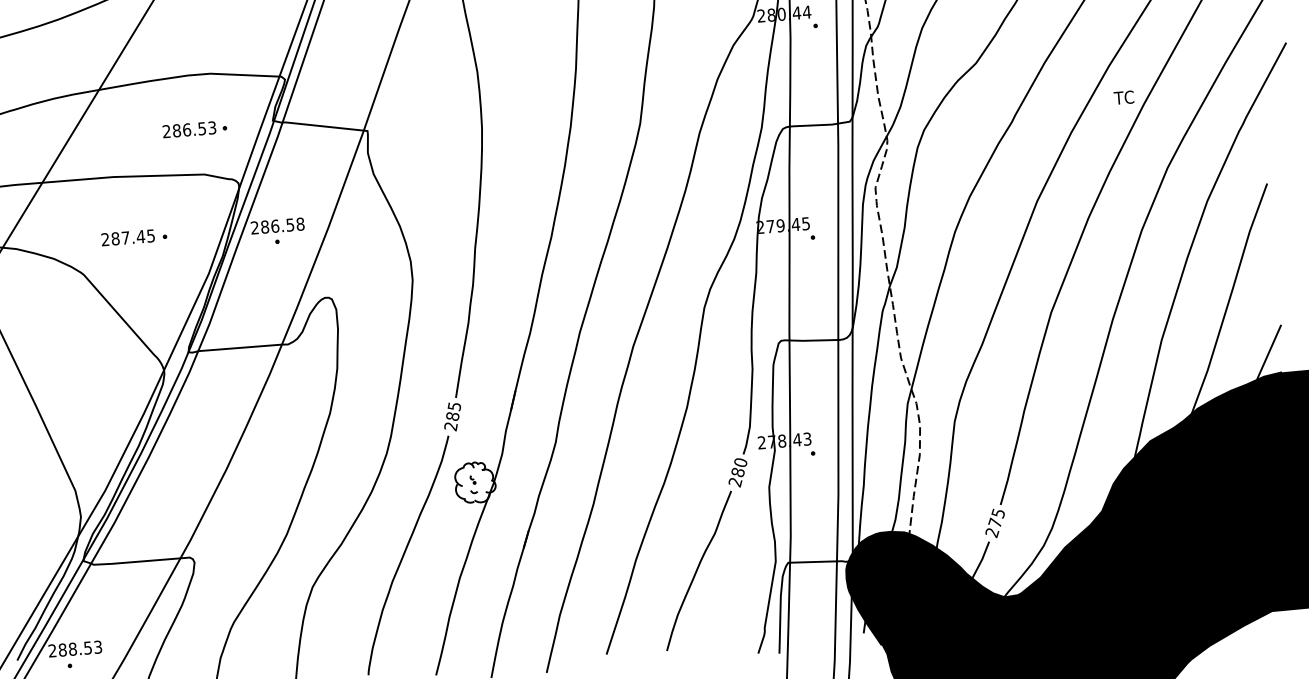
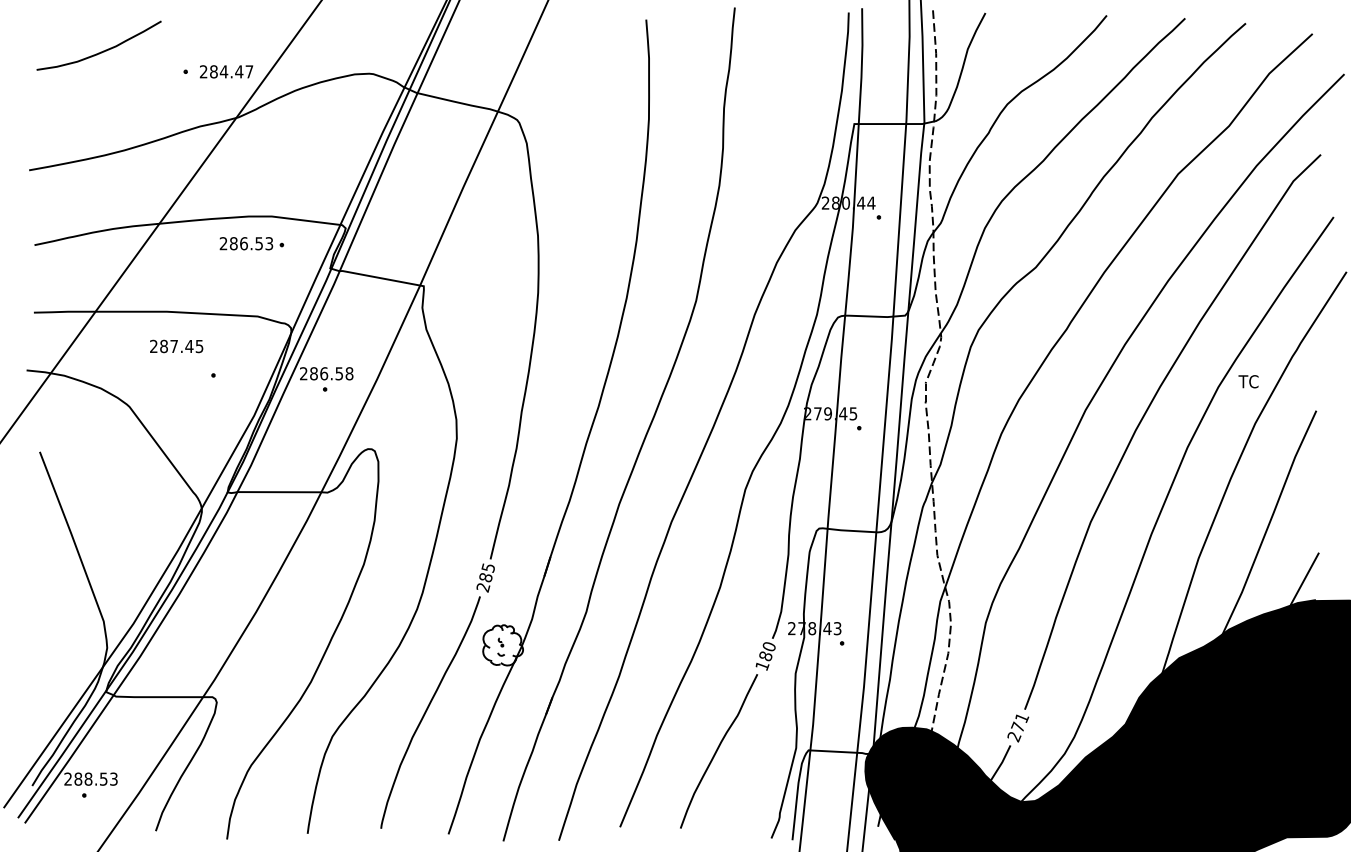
text: (1123, 97) -> (1248, 381), moved
part: (194, 129) -> (251, 243), moved
text: (128, 237) -> (176, 346), moved
text: (734, 482) -> (761, 666), 280 -> 180
text: (998, 513) -> (1022, 718), 275 -> 271

